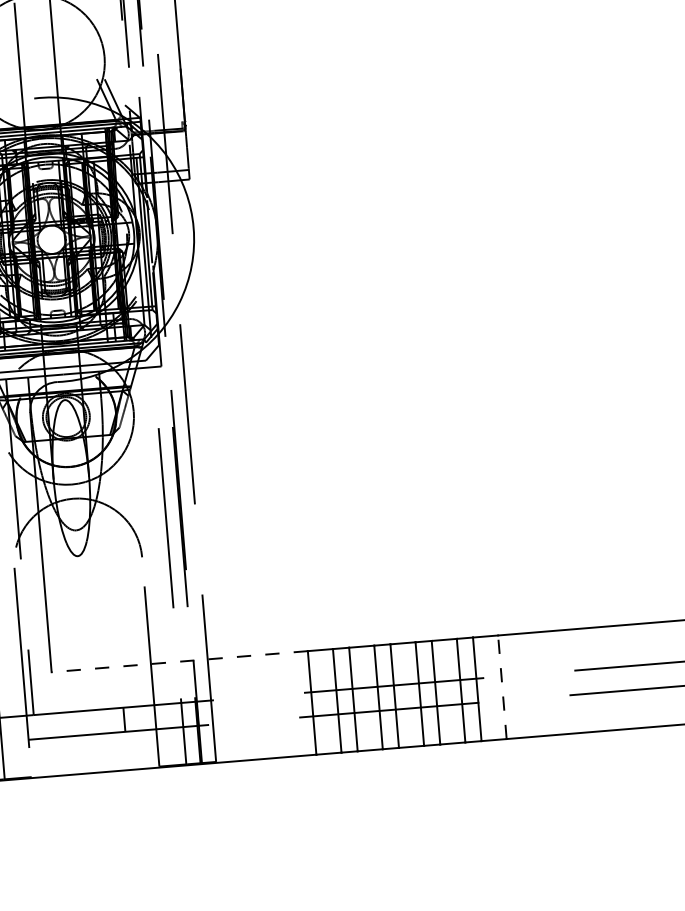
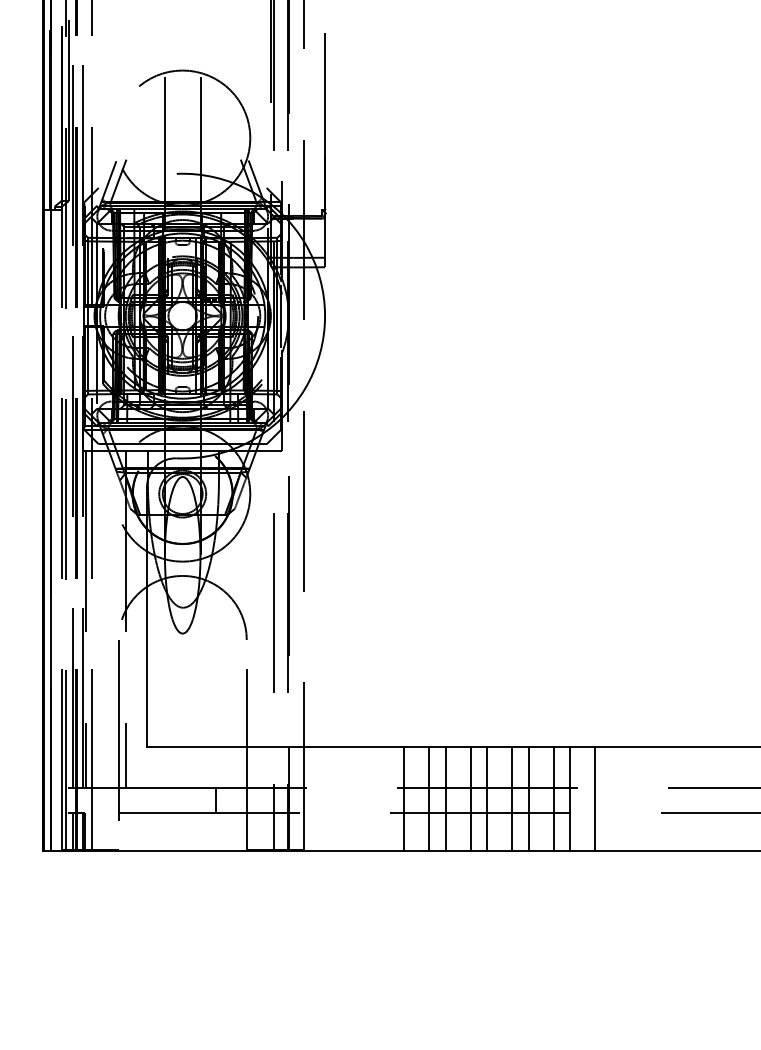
line: (179, 662) -> (275, 747), dashed -> solid
line: (502, 687) -> (595, 799), dashed -> solid

